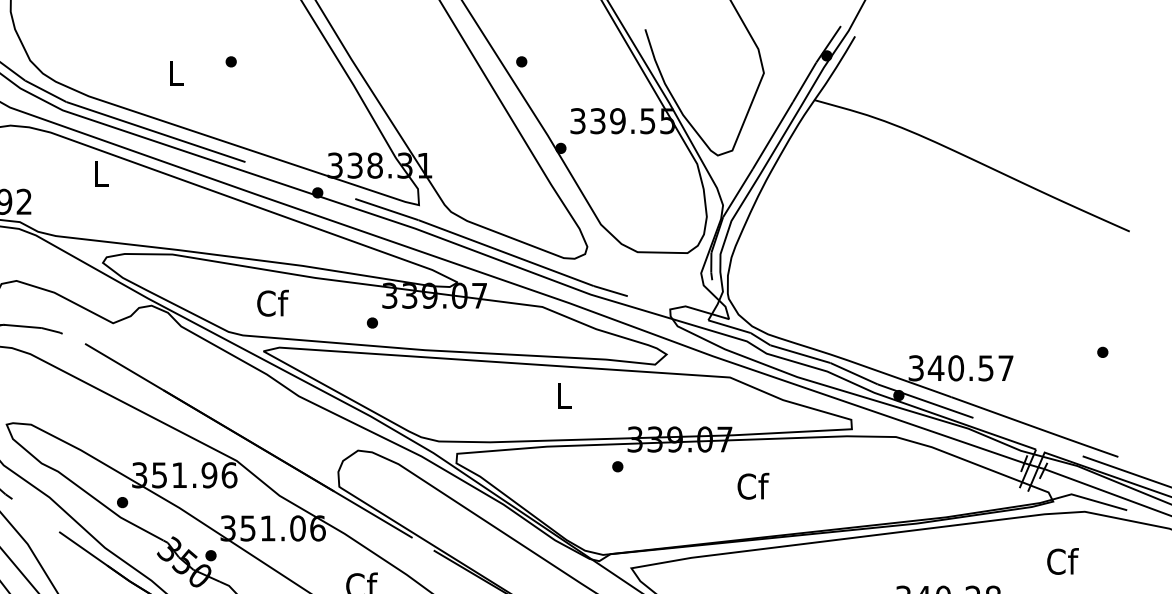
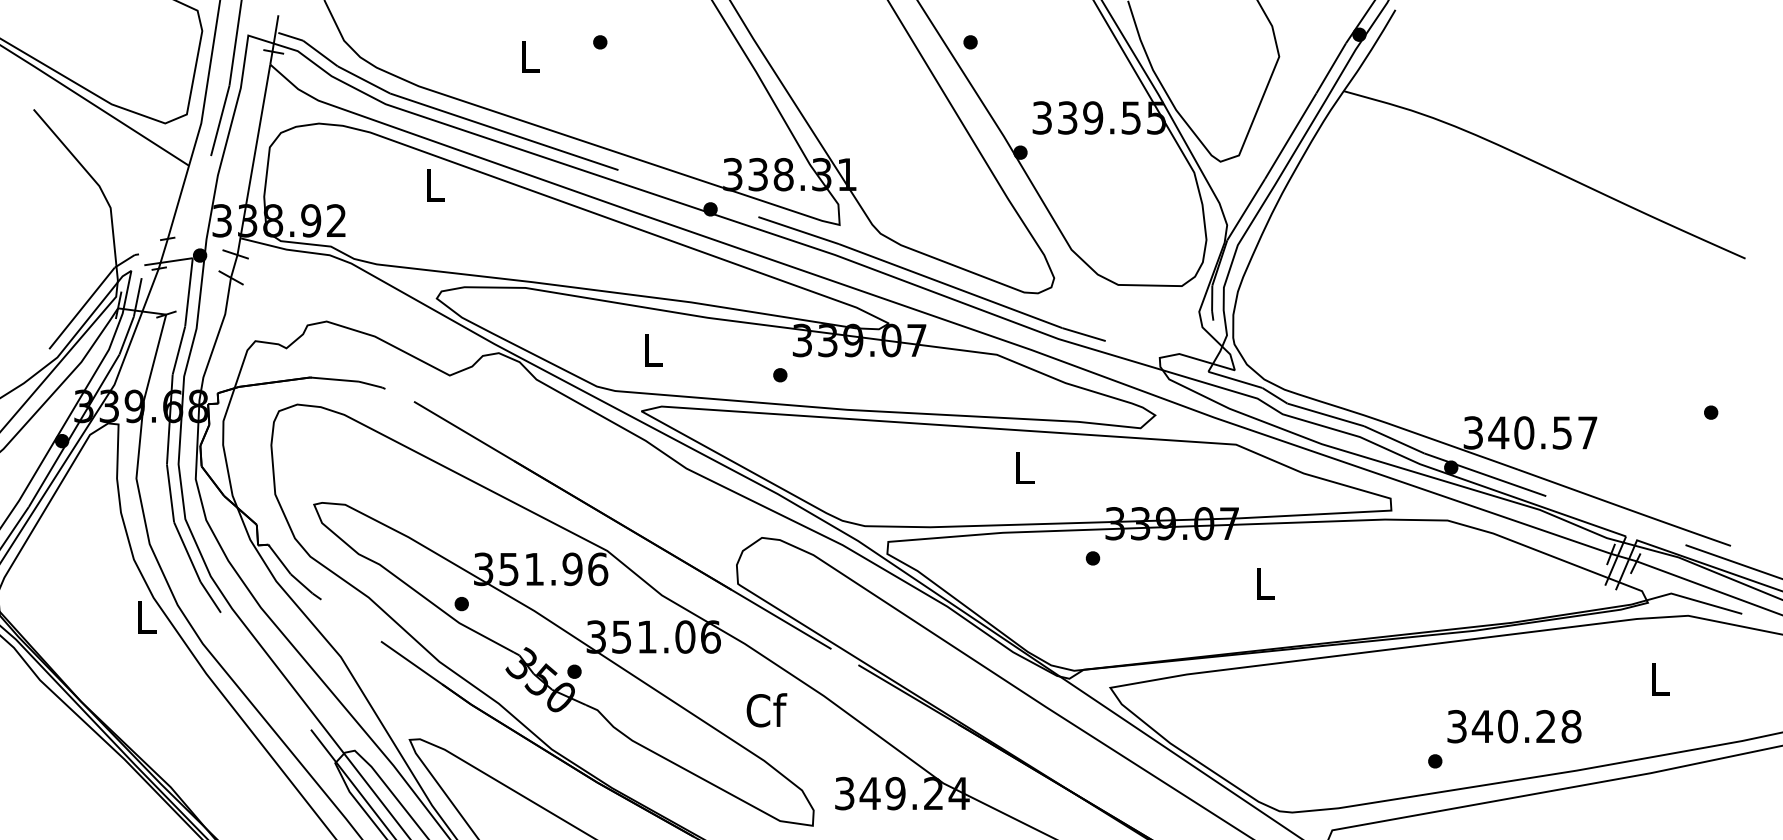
text: (272, 303) -> (653, 350), Cf -> L
text: (753, 486) -> (1265, 583), Cf -> L
text: (1063, 561) -> (1660, 679), Cf -> L

